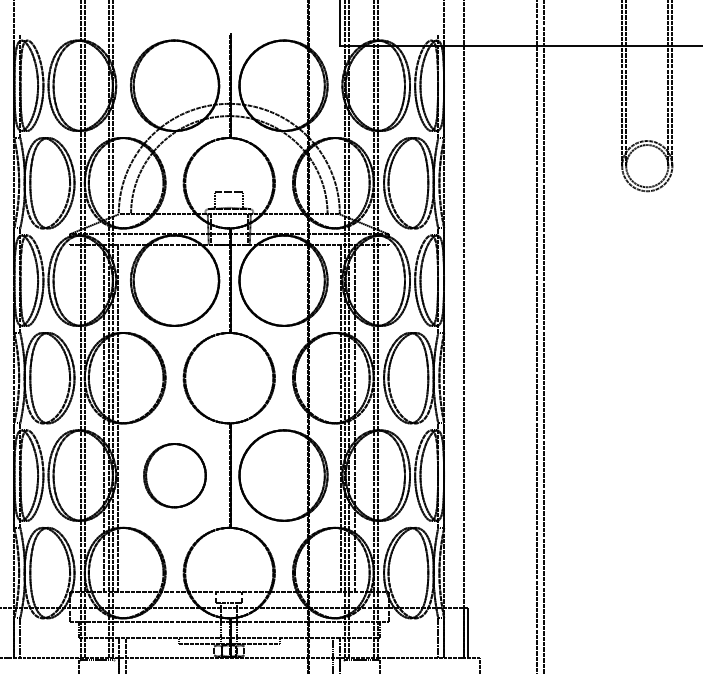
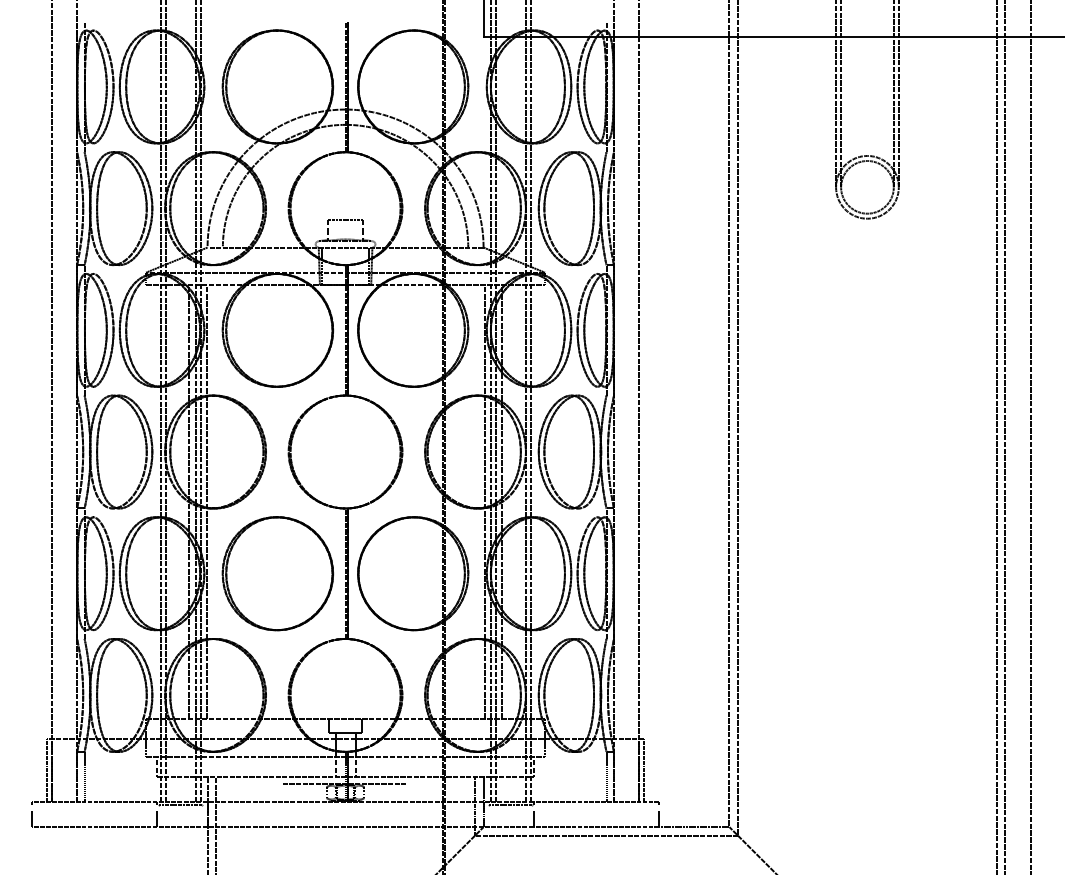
part: (174, 475) -> (277, 573), size x1.43

